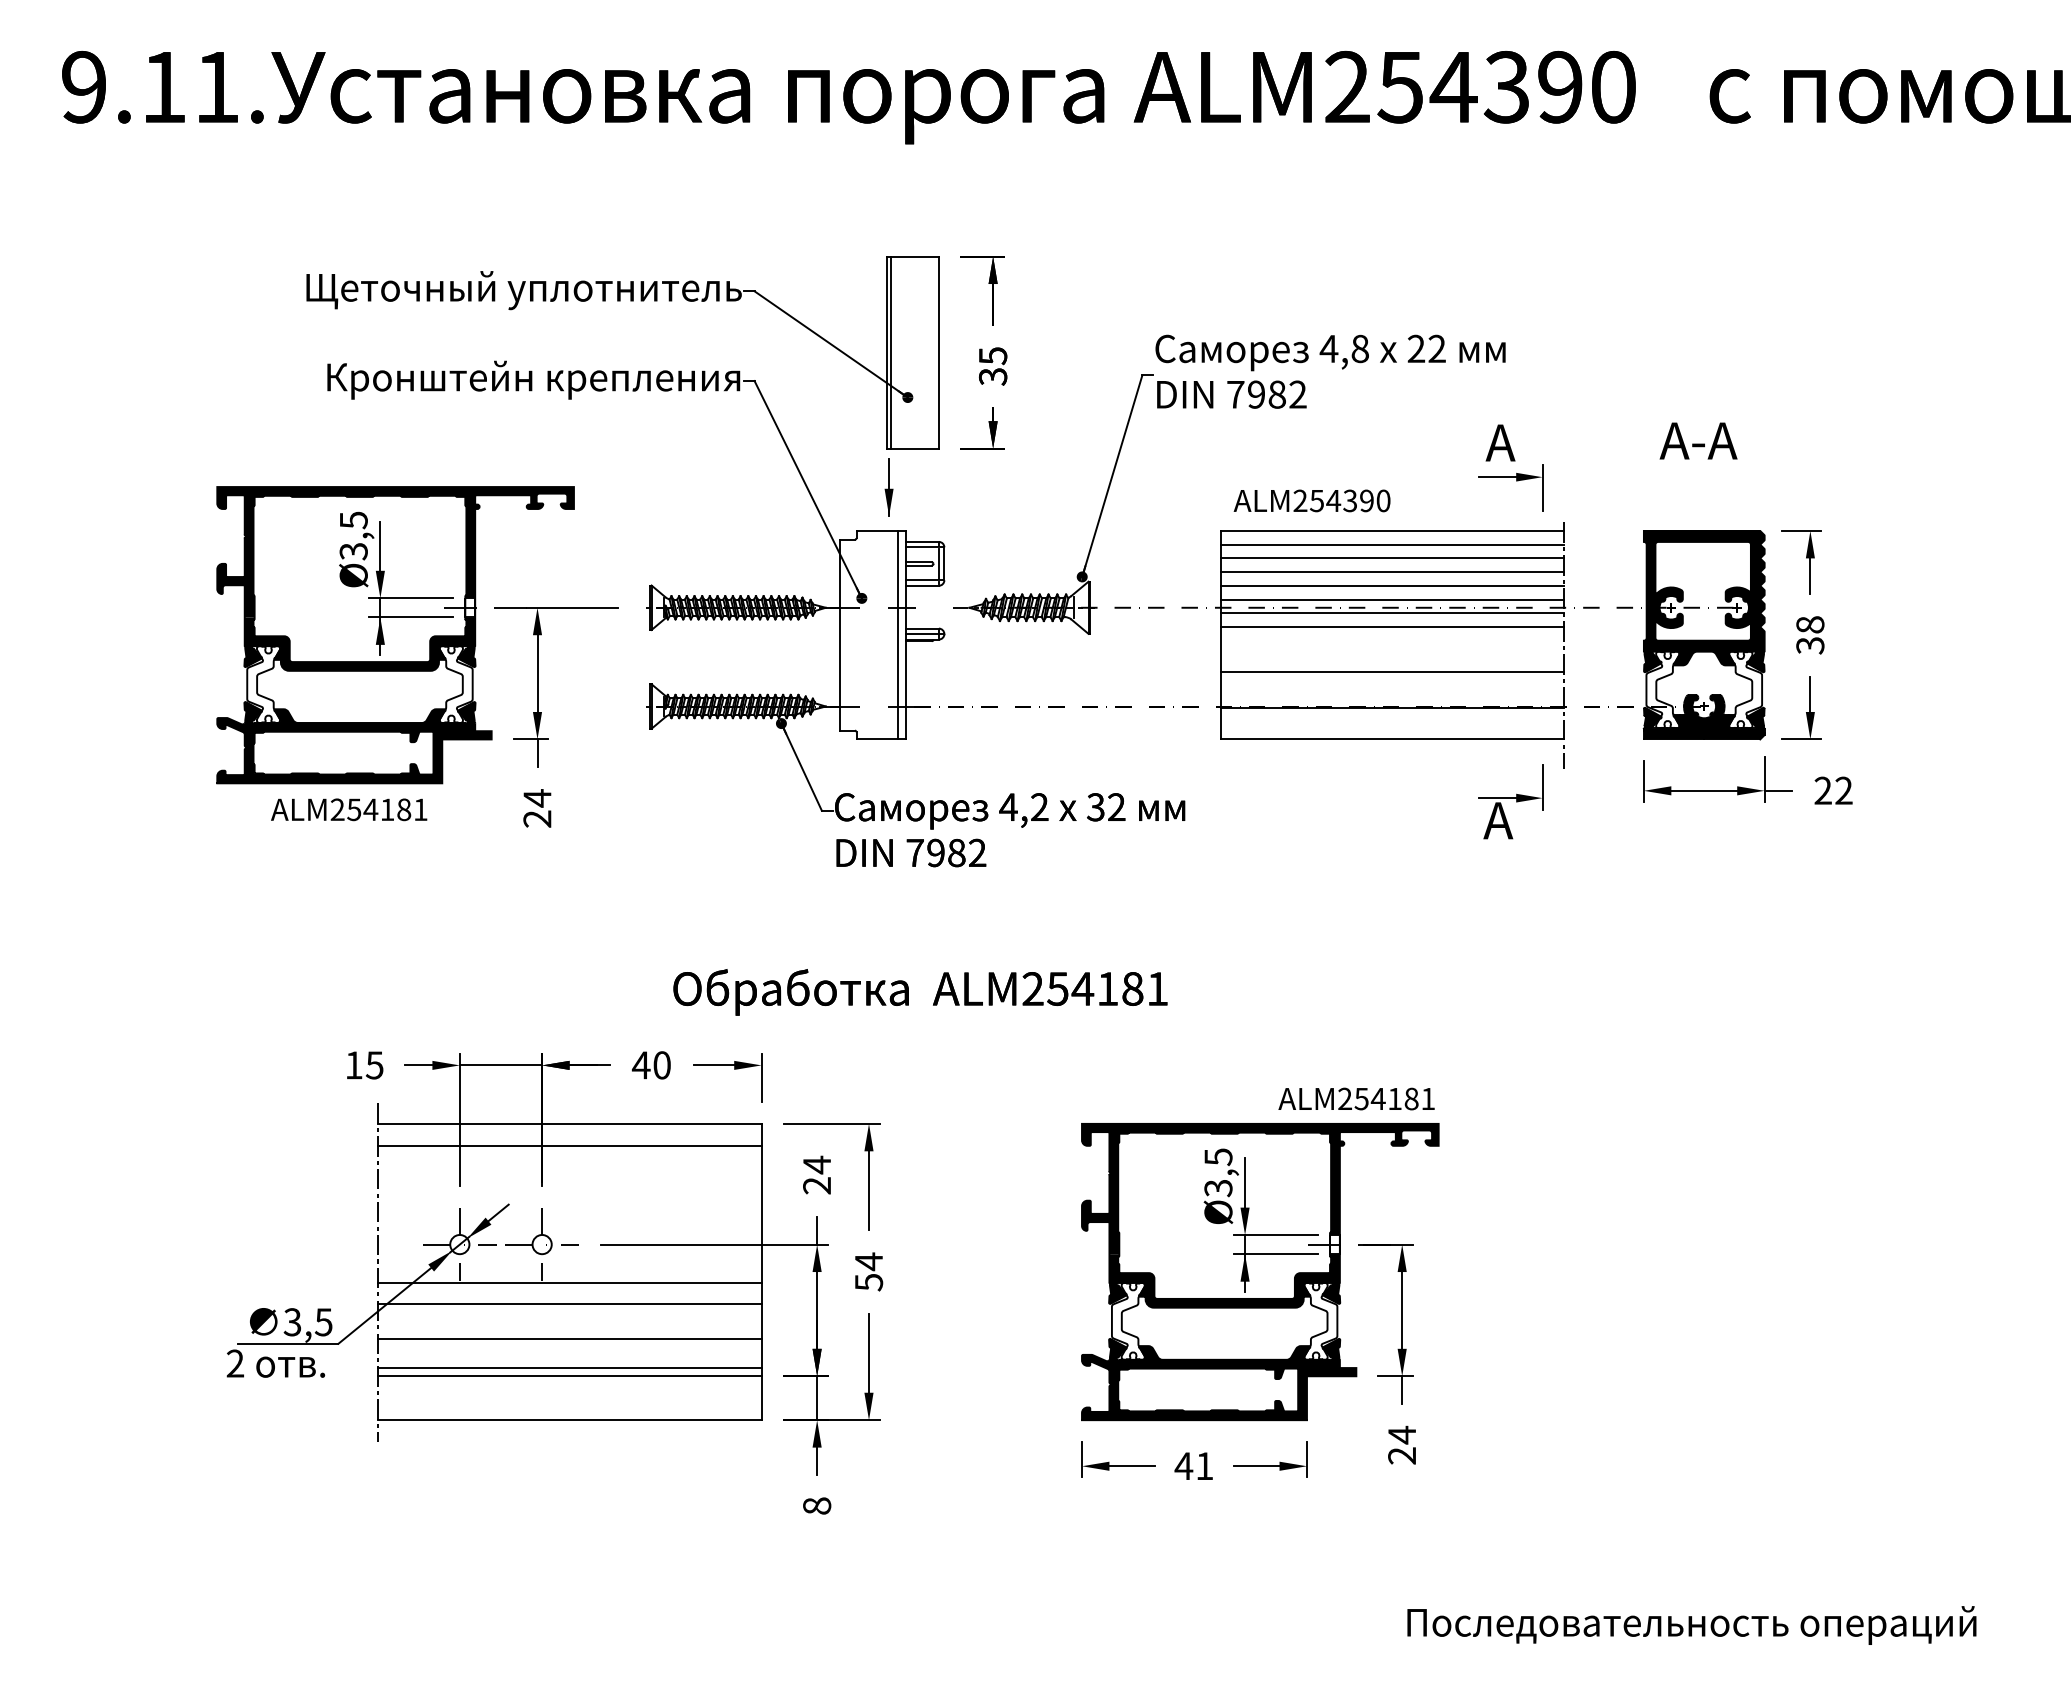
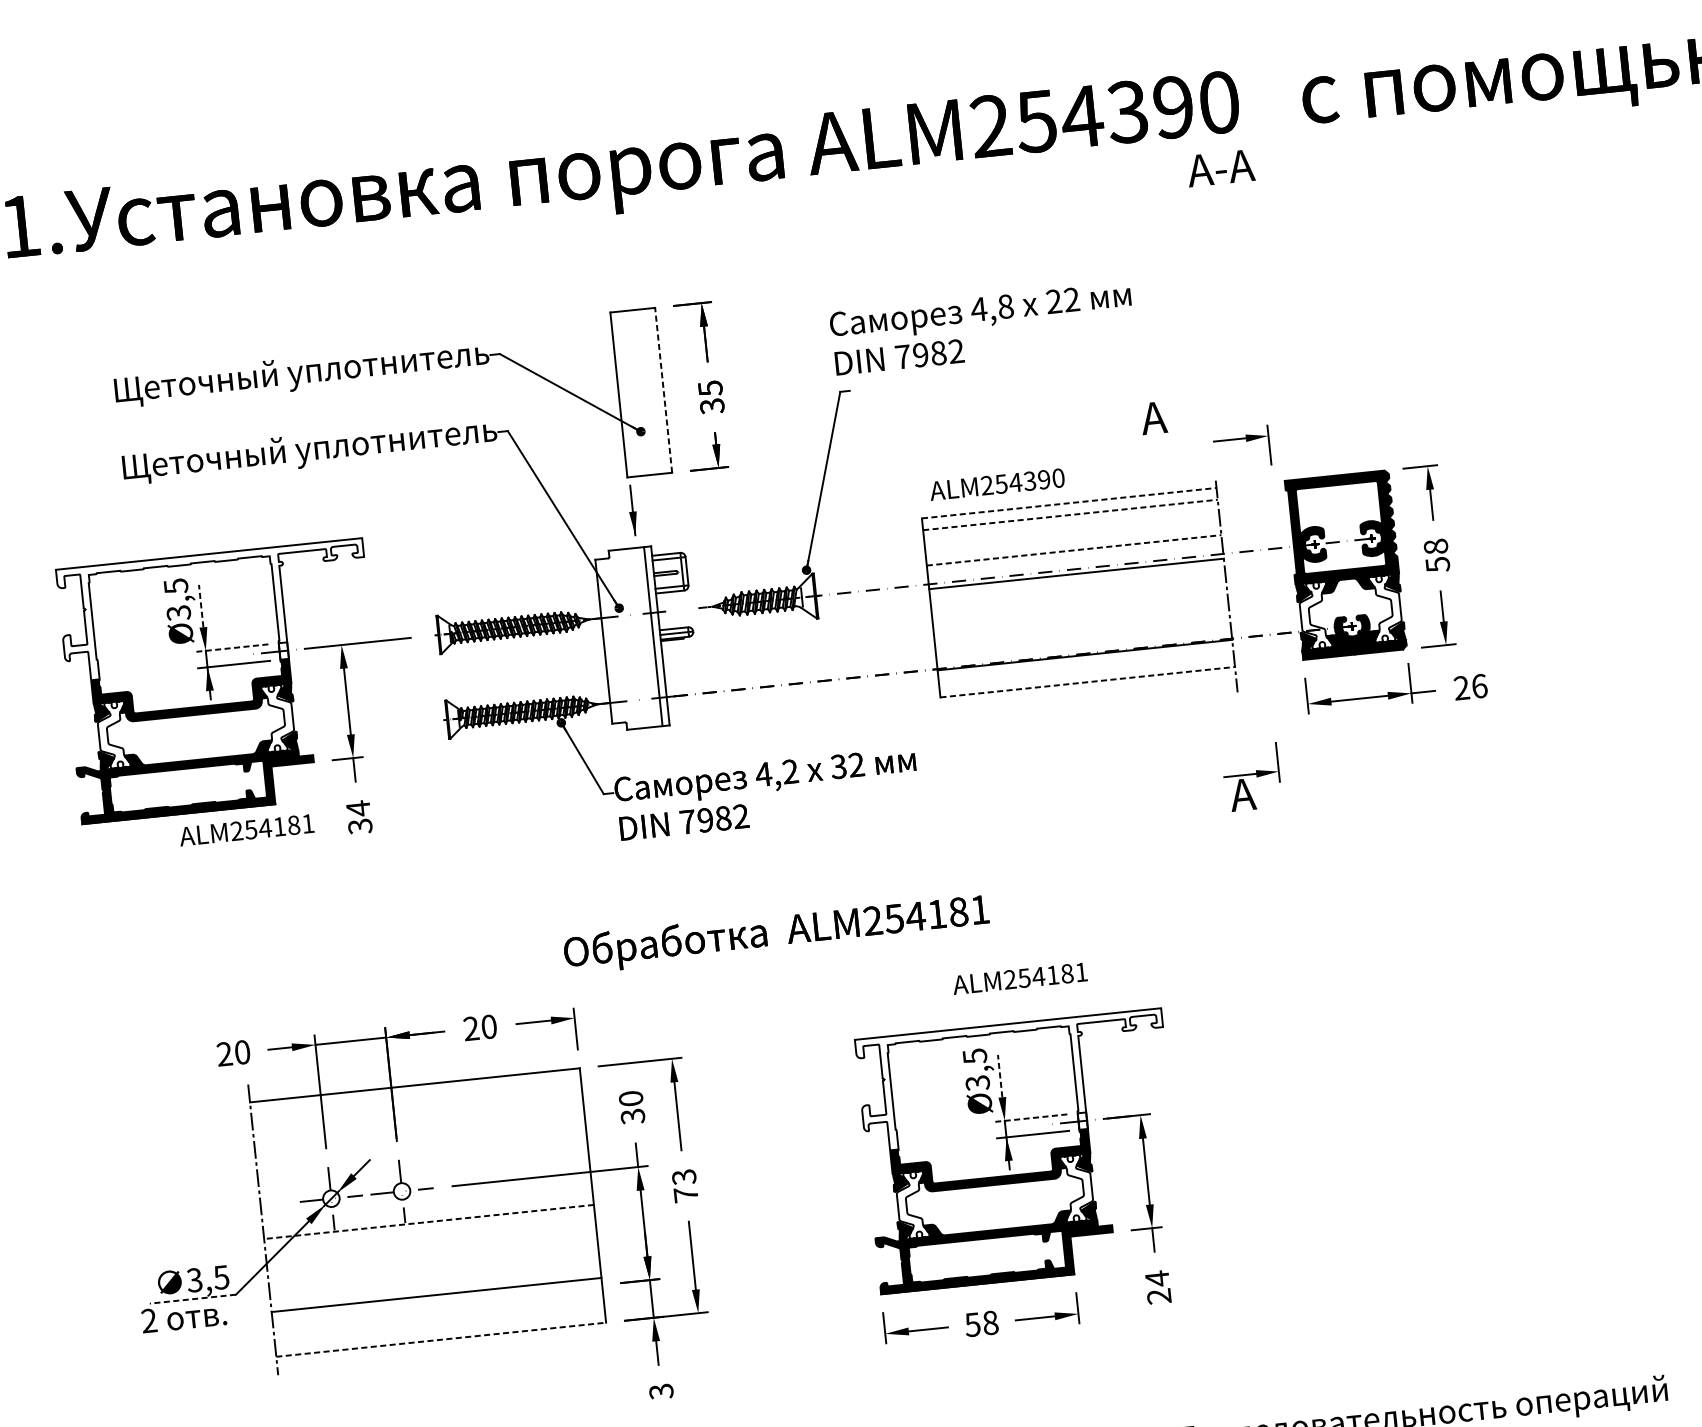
line: (891, 352) -> (622, 394), removed
line: (938, 352) -> (663, 390), solid -> dashed
text: (1330, 371) -> (982, 328), moved
text: (523, 379) -> (309, 450), Кронштейн крепления -> Щеточный уплотнитель
text: (1698, 440) -> (1220, 167), moved
part: (1516, 481) -> (1246, 441), moved
line: (1392, 530) -> (1068, 502), solid -> dashed
line: (1392, 544) -> (1070, 514), solid -> dashed
line: (380, 546) -> (201, 606), solid -> dashed
fill: (395, 552) -> (214, 610), removed
line: (1392, 558) -> (1071, 526), removed
line: (1392, 572) -> (1072, 538), removed
line: (1392, 585) -> (1073, 550), solid -> dashed
line: (411, 598) -> (232, 648), solid -> dashed
line: (1392, 599) -> (1074, 562), removed
line: (1392, 627) -> (1077, 586), removed
text: (1810, 645) -> (1437, 564), 38 -> 58
line: (1392, 672) -> (1081, 624), removed
line: (1392, 739) -> (1087, 682), solid -> dashed
text: (1843, 790) -> (1479, 686), 22 -> 26
part: (1510, 801) -> (1251, 777), moved
text: (349, 809) -> (247, 829), moved
text: (537, 818) -> (360, 825), 24 -> 34
text: (920, 992) -> (776, 933), moved
text: (364, 1065) -> (233, 1053), 15 -> 20
text: (640, 1065) -> (470, 1028), 40 -> 20
text: (1356, 1098) -> (1019, 978), moved
line: (569, 1145) -> (416, 1103), removed
text: (817, 1174) -> (632, 1106), 24 -> 30
line: (1245, 1182) -> (1000, 1075), solid -> dashed
fill: (1260, 1188) -> (1013, 1079), removed
line: (1276, 1235) -> (1031, 1118), solid -> dashed
text: (868, 1271) -> (684, 1185), 54 -> 73
line: (569, 1282) -> (428, 1221), solid -> dashed
line: (569, 1303) -> (430, 1239), removed
line: (569, 1338) -> (433, 1269), removed
line: (287, 1343) -> (192, 1298), solid -> dashed
line: (569, 1376) -> (437, 1302), removed
line: (570, 1420) -> (442, 1339), solid -> dashed
text: (1193, 1466) -> (981, 1324), 41 -> 58
text: (817, 1506) -> (661, 1391), 8 -> 3

